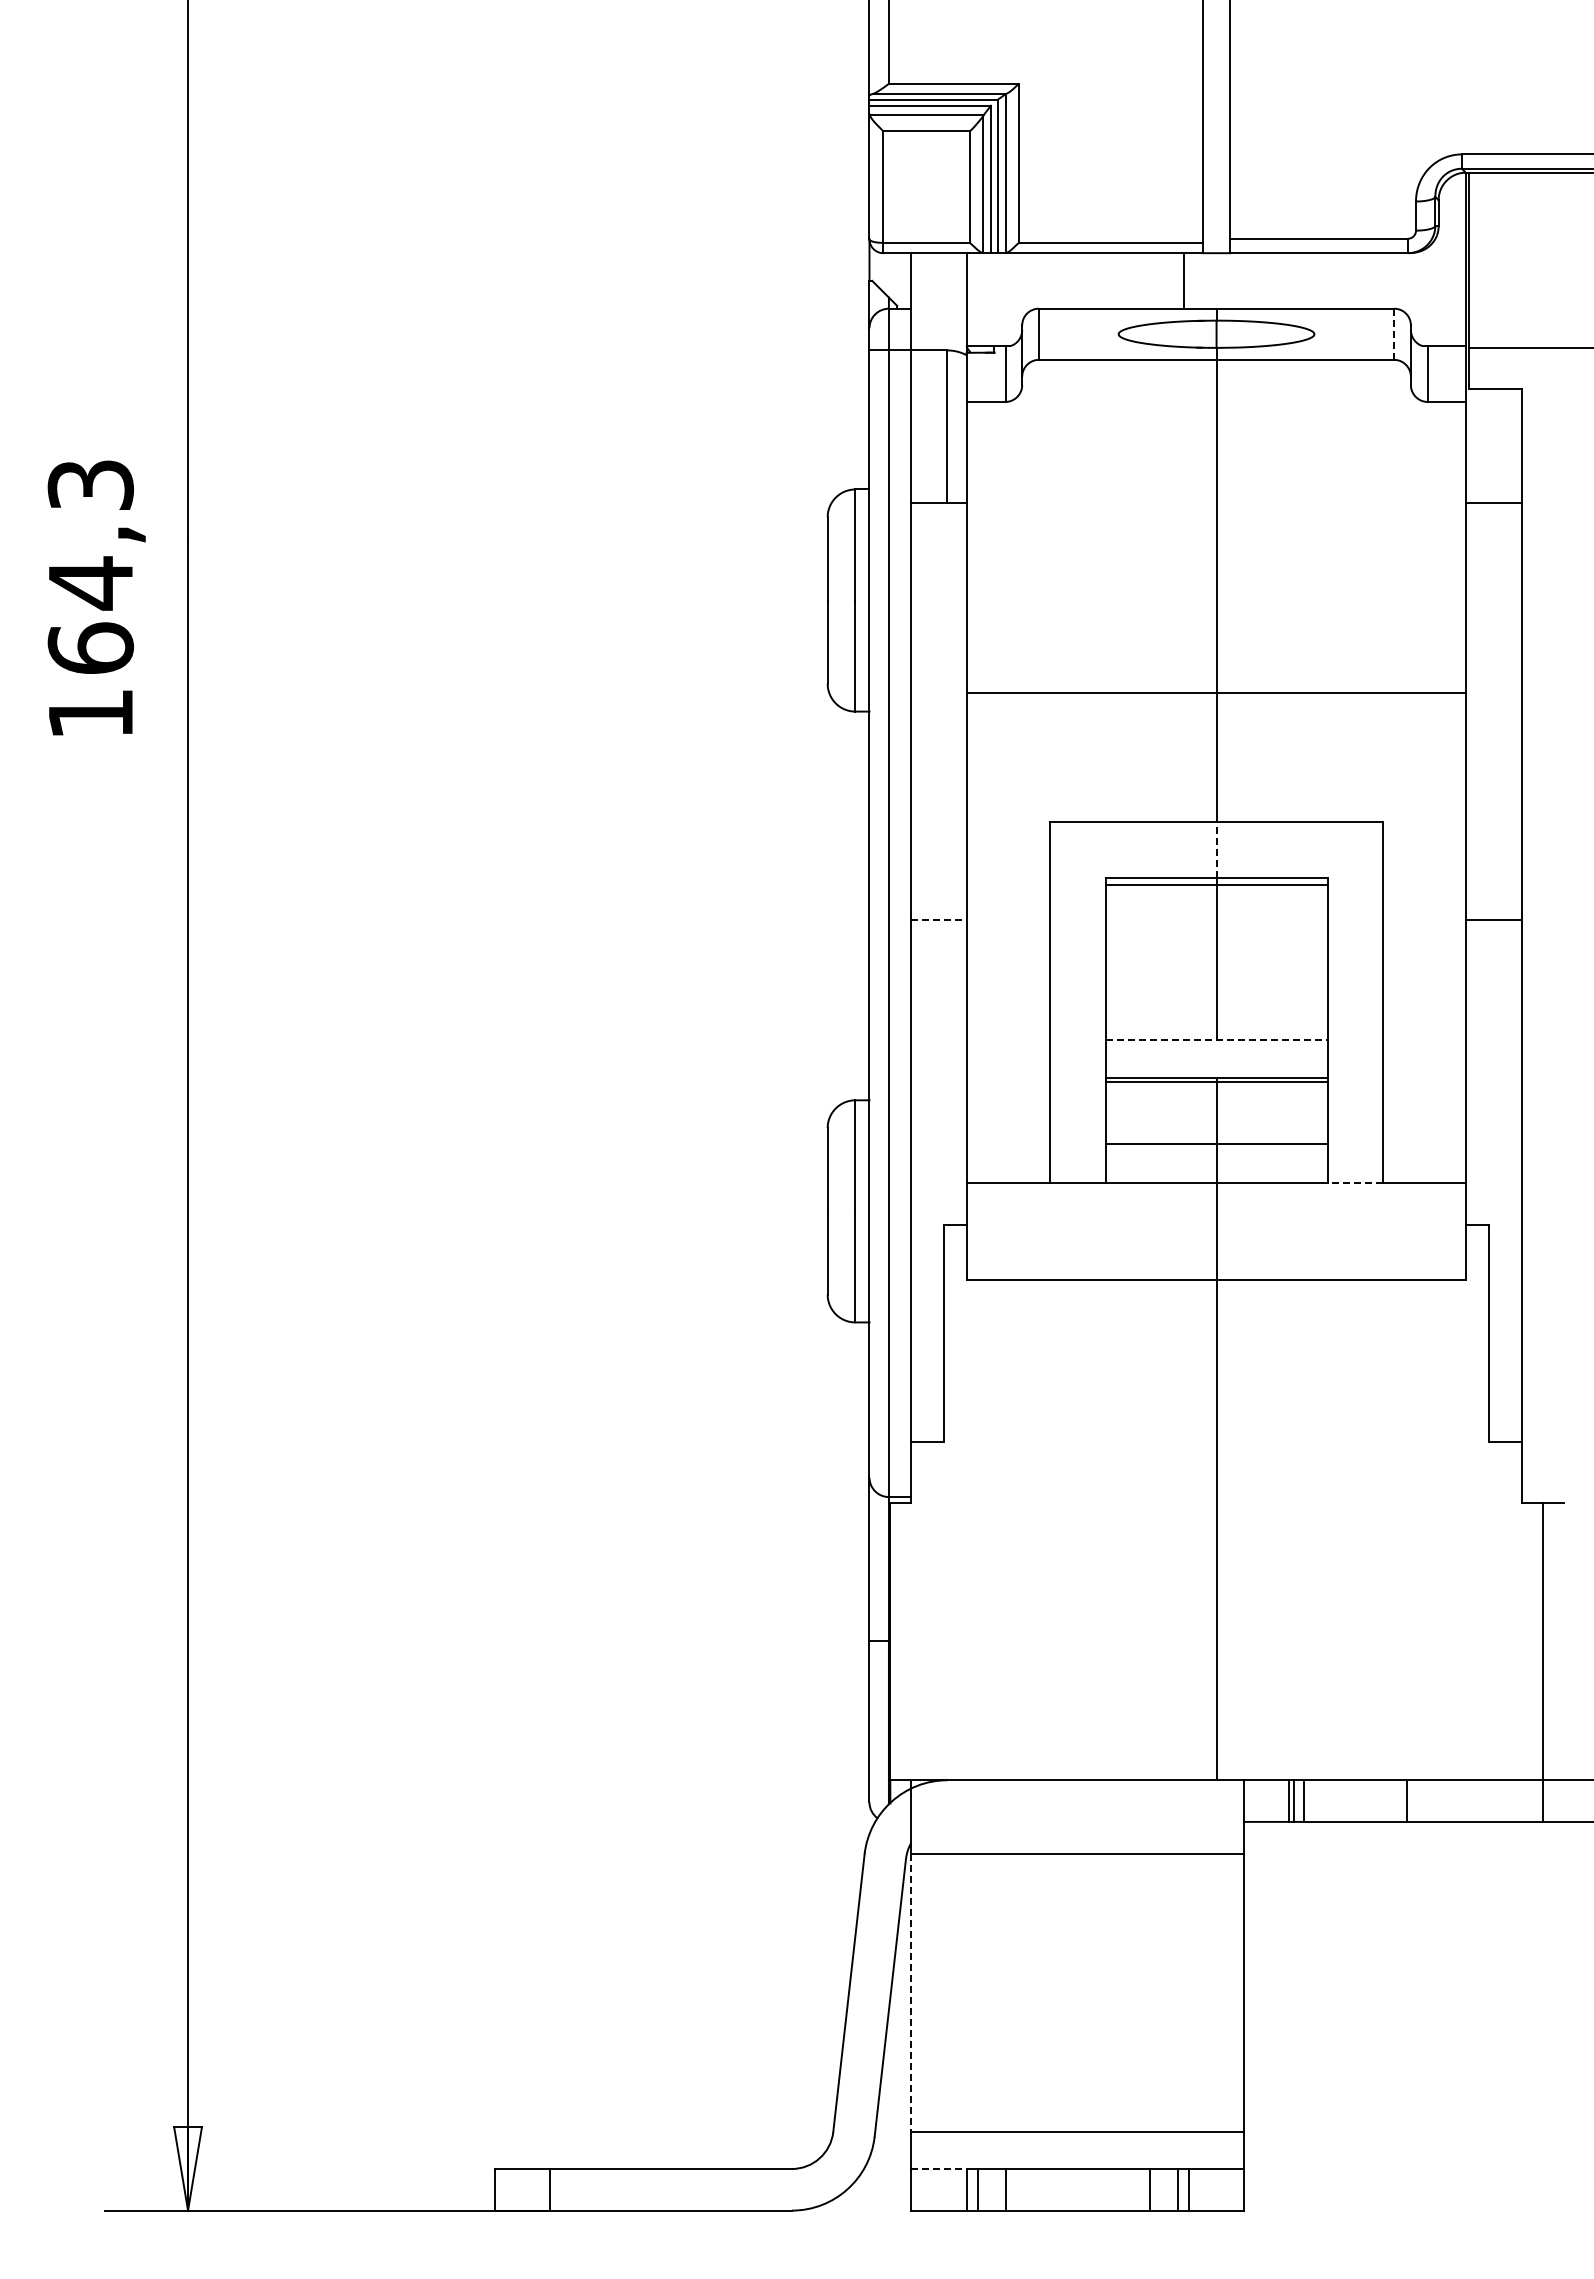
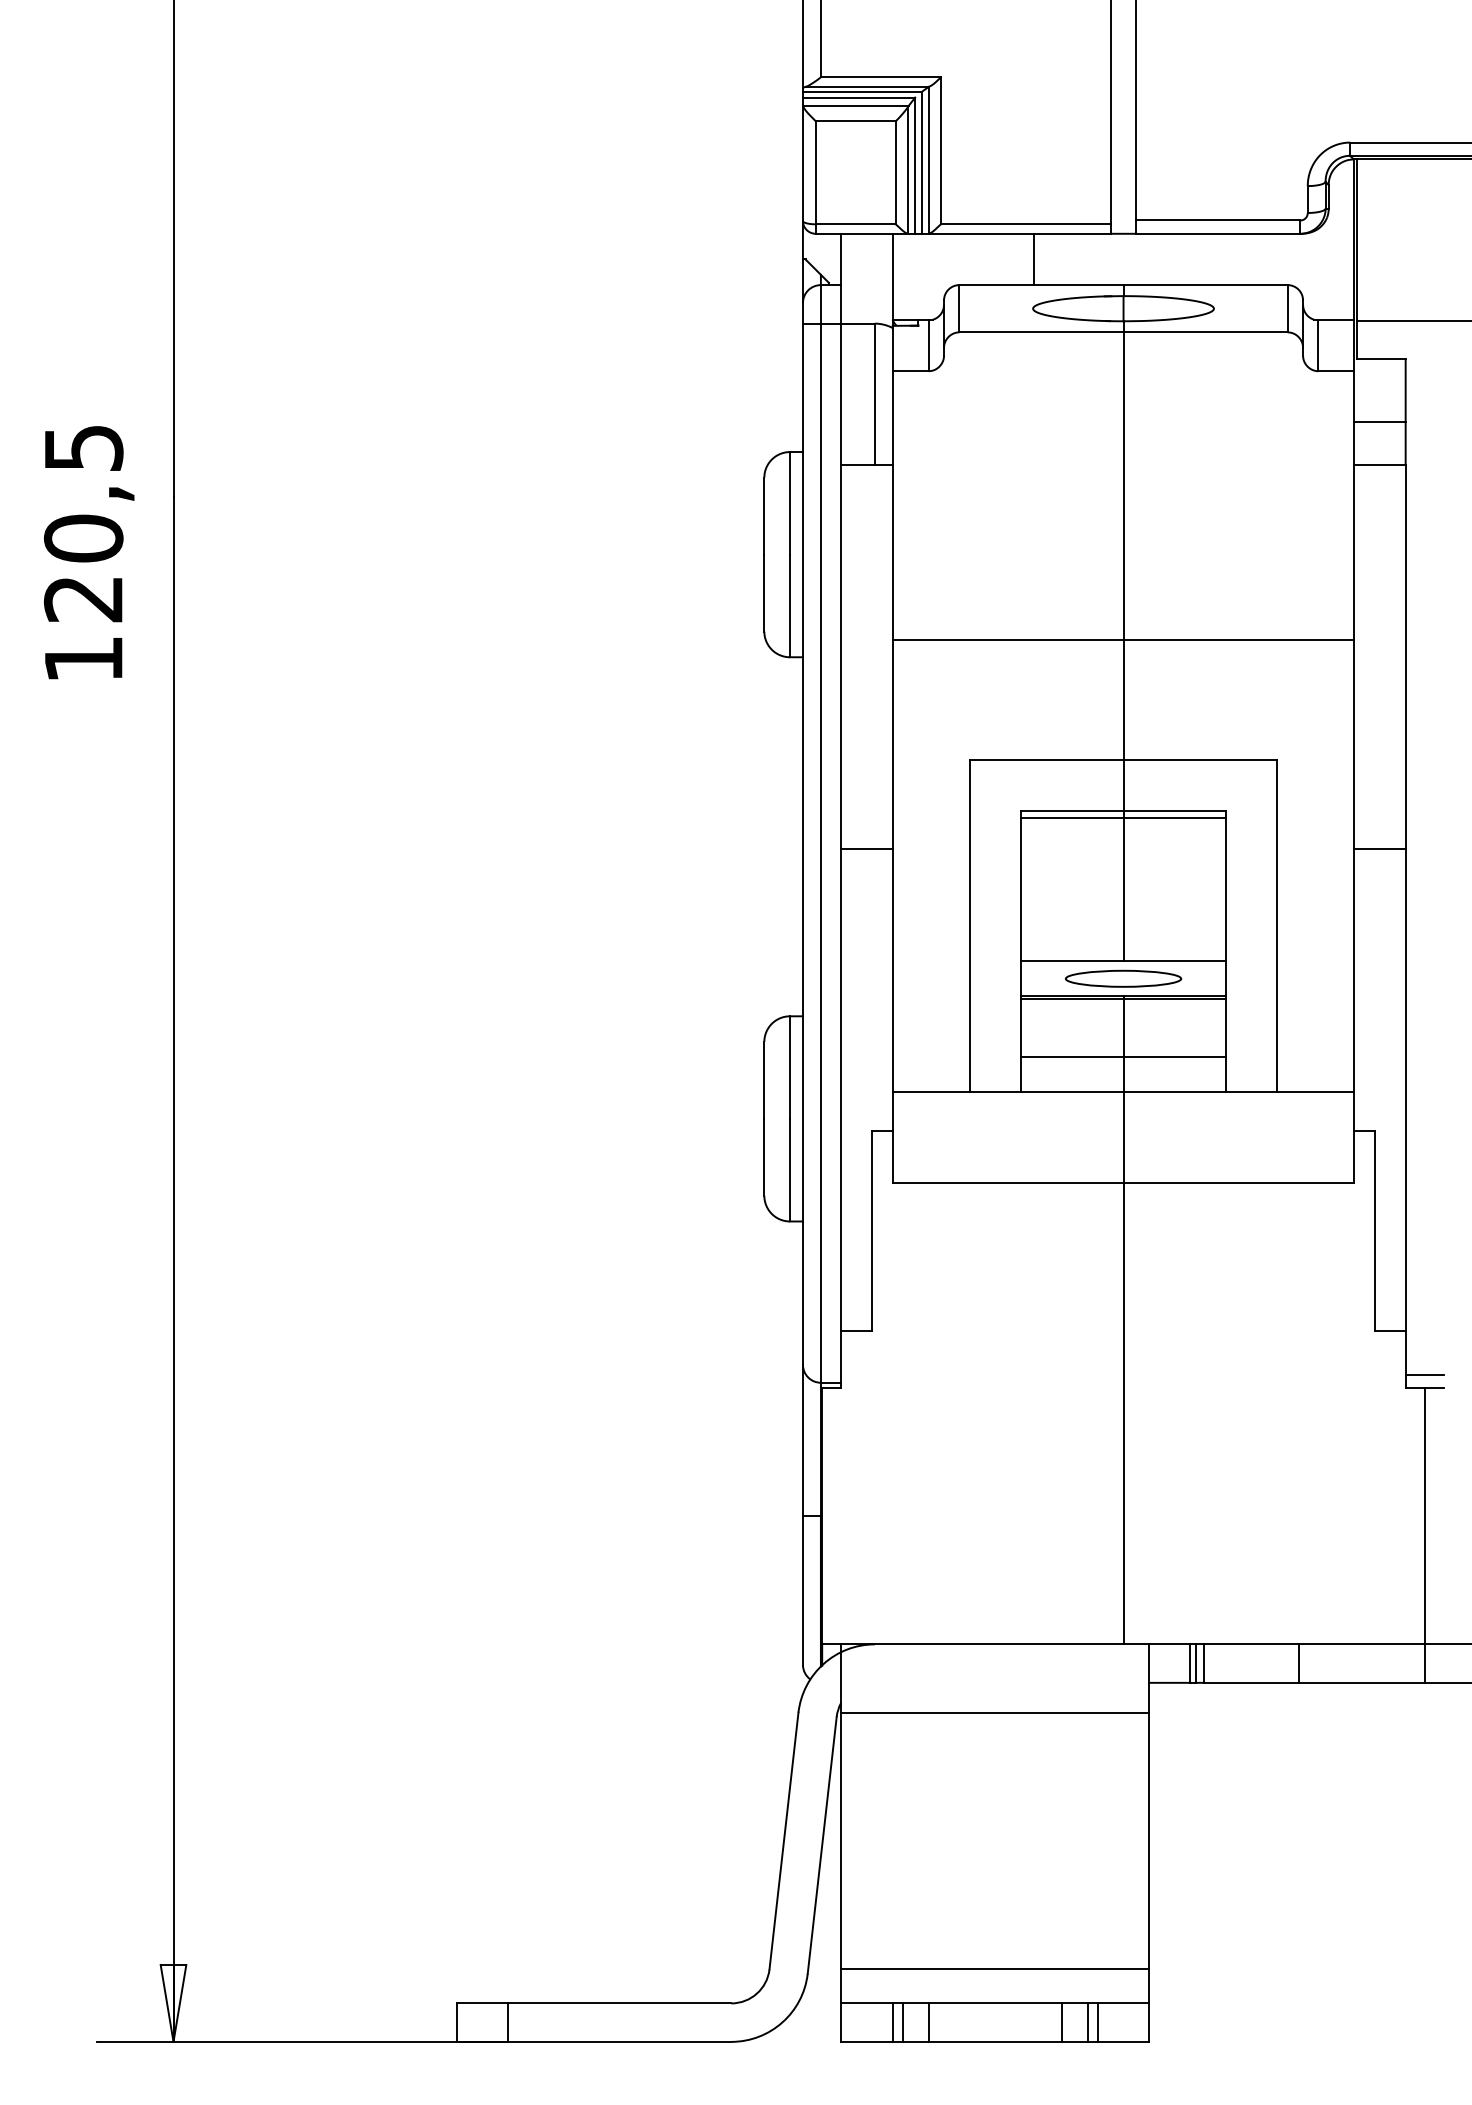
line: (1184, 280) -> (1033, 259), moved
line: (1394, 334) -> (1287, 308), dashed -> solid
line: (1493, 457) -> (1379, 422), added
text: (90, 566) -> (83, 523), 164,3 -> 120,5
line: (1216, 850) -> (1123, 785), dashed -> solid
line: (938, 919) -> (866, 849), dashed -> solid
line: (1217, 1040) -> (1124, 961), dashed -> solid
part: (1216, 1059) -> (1123, 978), added
line: (1355, 1182) -> (1251, 1092), dashed -> solid
line: (1542, 1488) -> (1424, 1374), added
line: (911, 1993) -> (841, 1841), dashed -> solid
line: (938, 2168) -> (866, 2002), dashed -> solid

